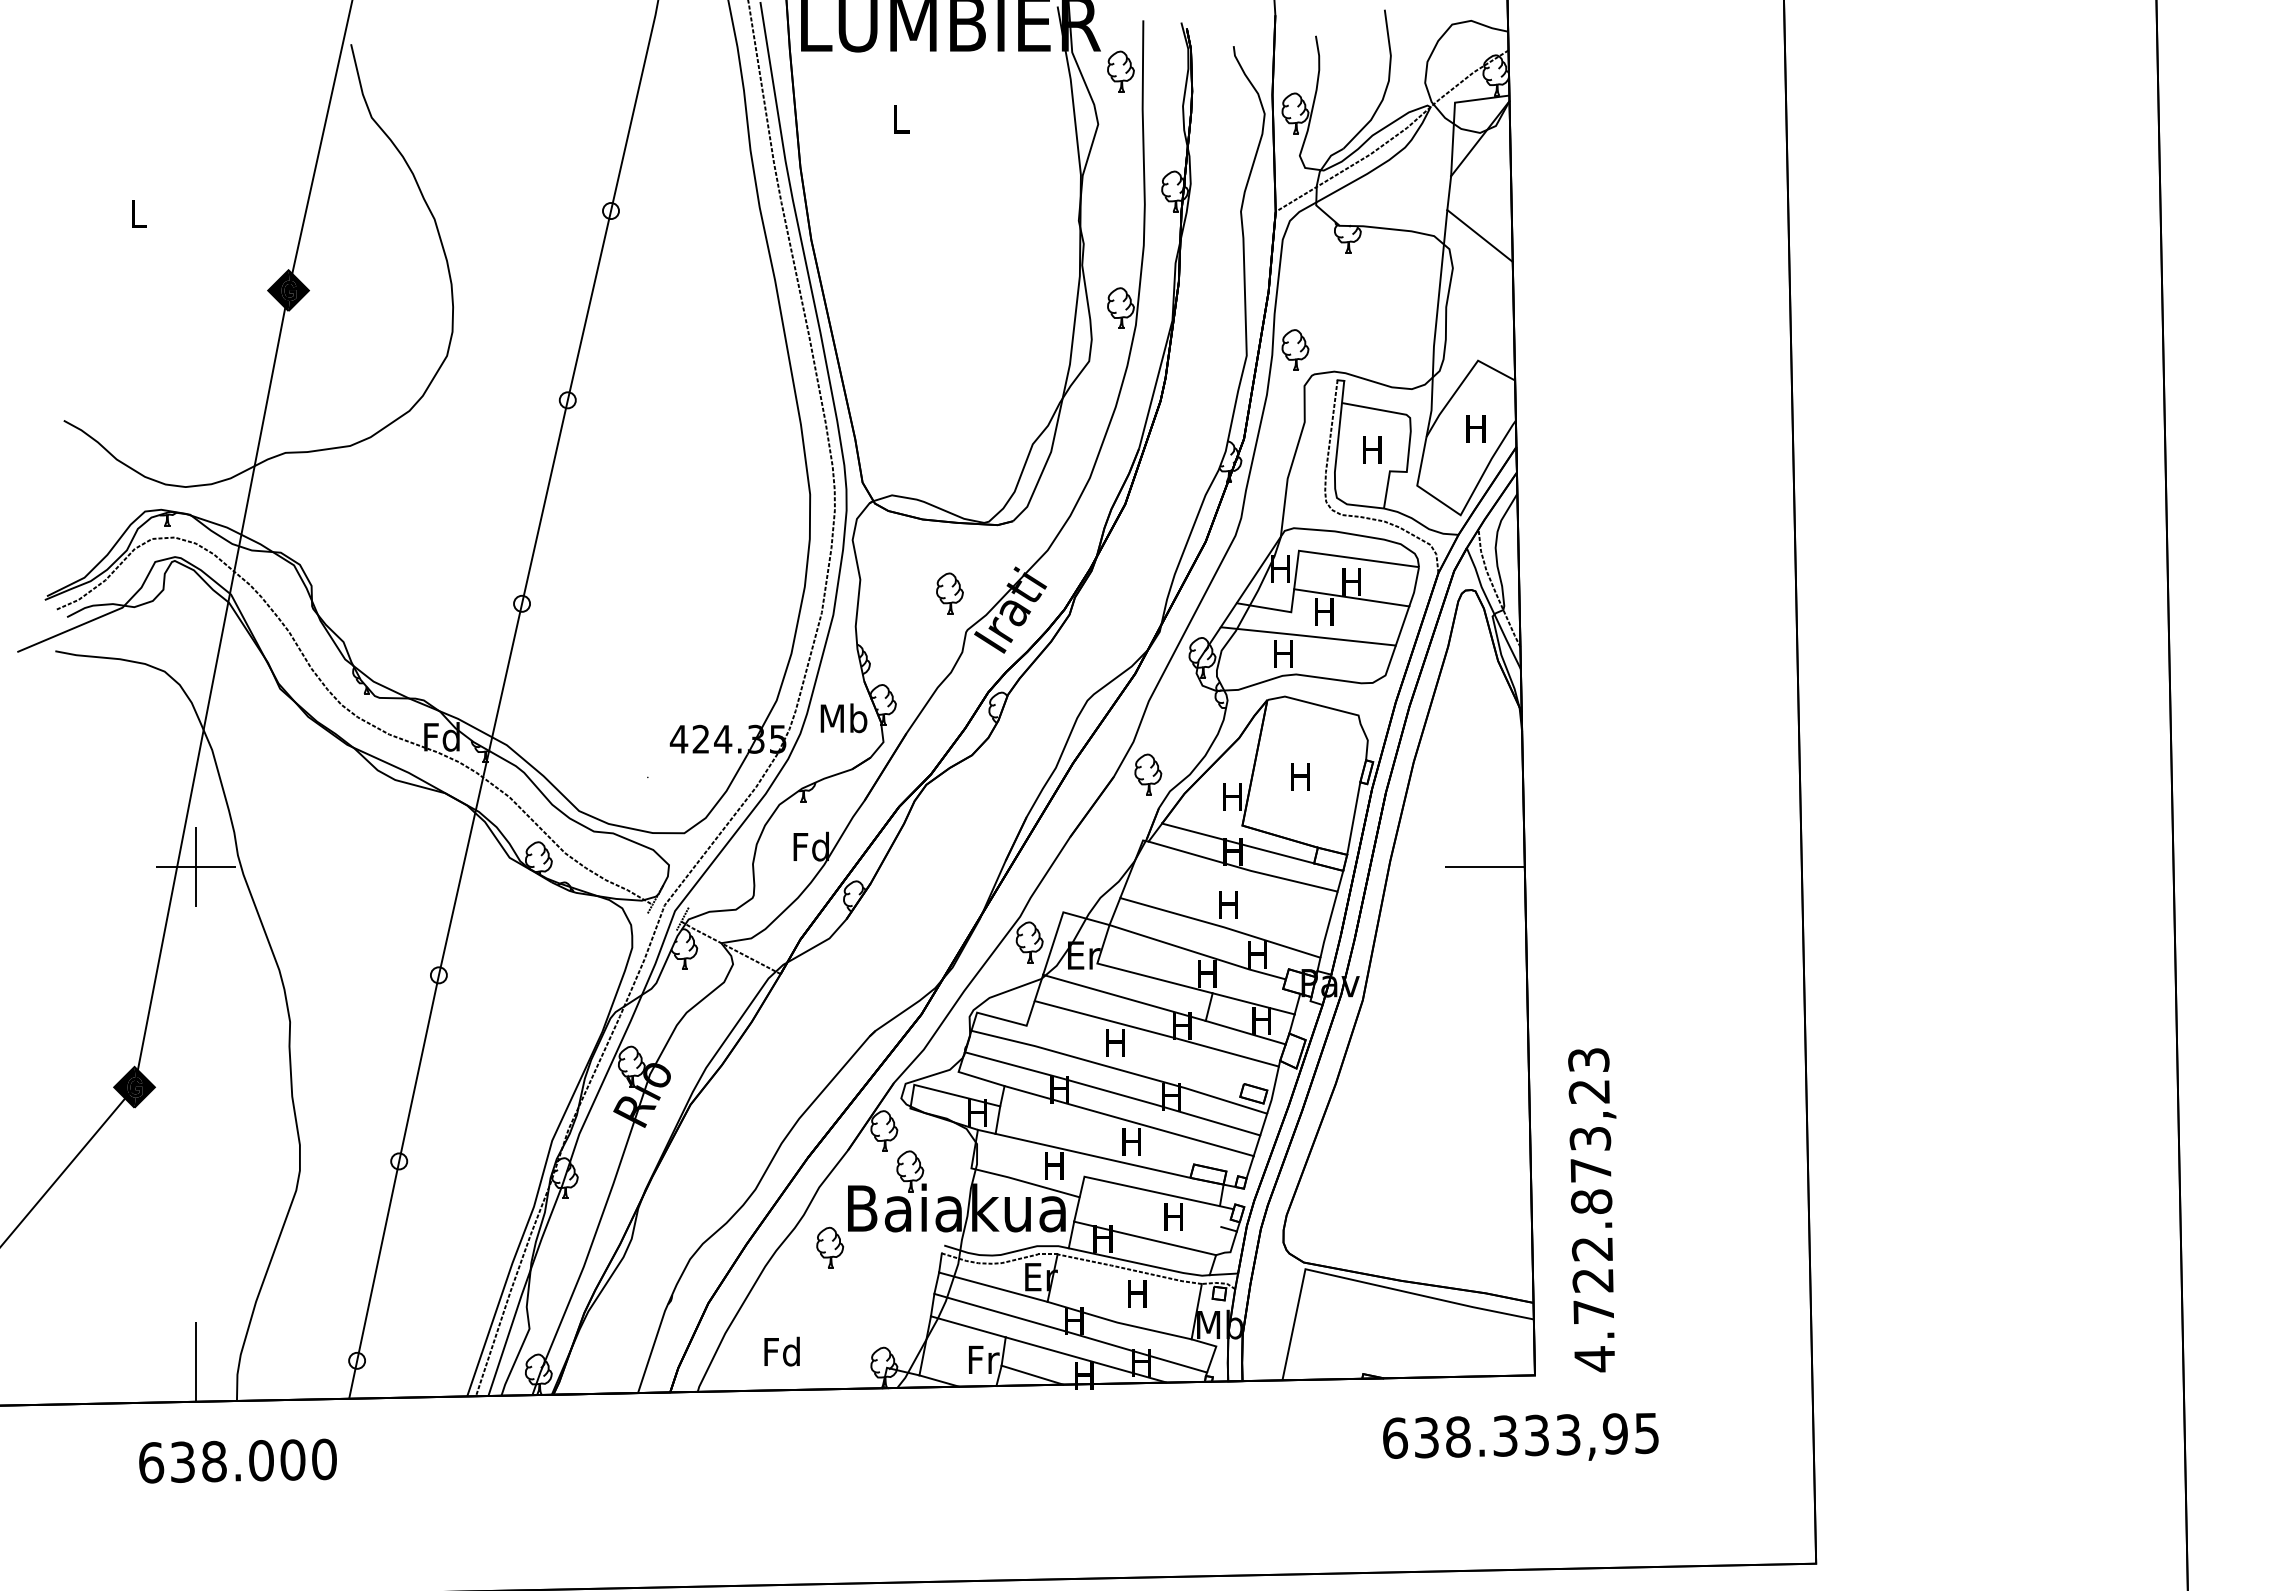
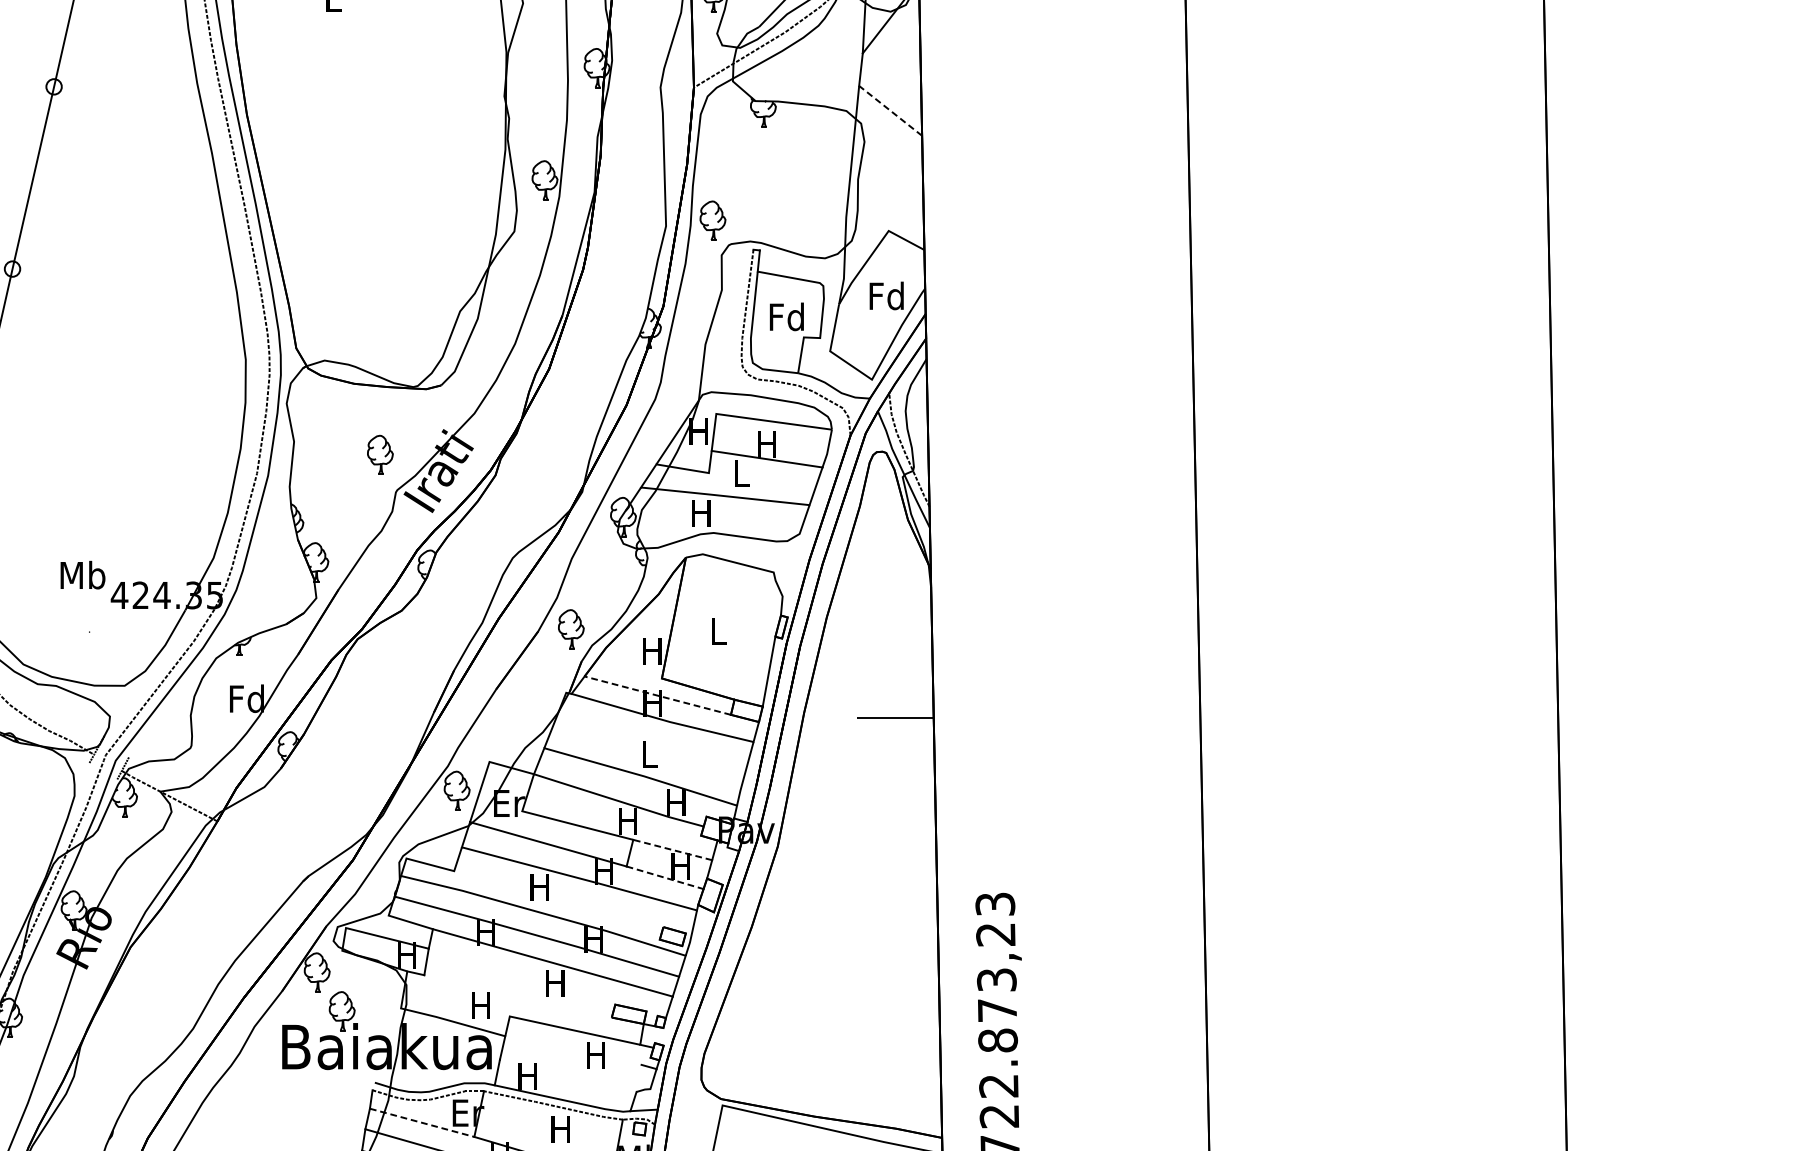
line: (1480, 235) -> (891, 110), solid -> dashed
text: (1475, 428) -> (886, 296), H -> Fd
text: (1371, 449) -> (786, 316), H -> Fd
text: (1324, 611) -> (740, 472), H -> L
text: (843, 718) -> (82, 575), moved
text: (1300, 776) -> (717, 631), H -> L
line: (1238, 843) -> (658, 695), solid -> dashed
text: (1228, 904) -> (648, 754), H -> L
line: (1253, 1003) -> (672, 849), solid -> dashed
line: (1245, 1032) -> (664, 877), solid -> dashed
line: (1092, 1155) -> (517, 996), removed
line: (1145, 1238) -> (568, 1075), removed
part: (830, 1247) -> (265, 1084), removed
line: (993, 1287) -> (422, 1123), solid -> dashed

